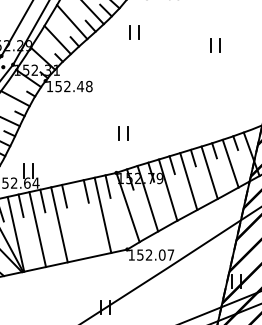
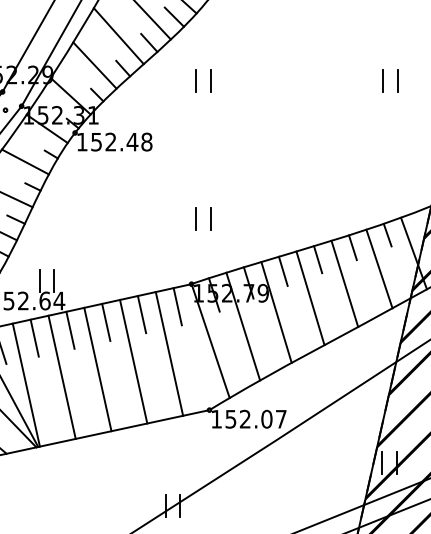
part: (134, 32) -> (203, 81), moved
part: (215, 45) -> (390, 81), moved
line: (80, 219) -> (132, 360), added

